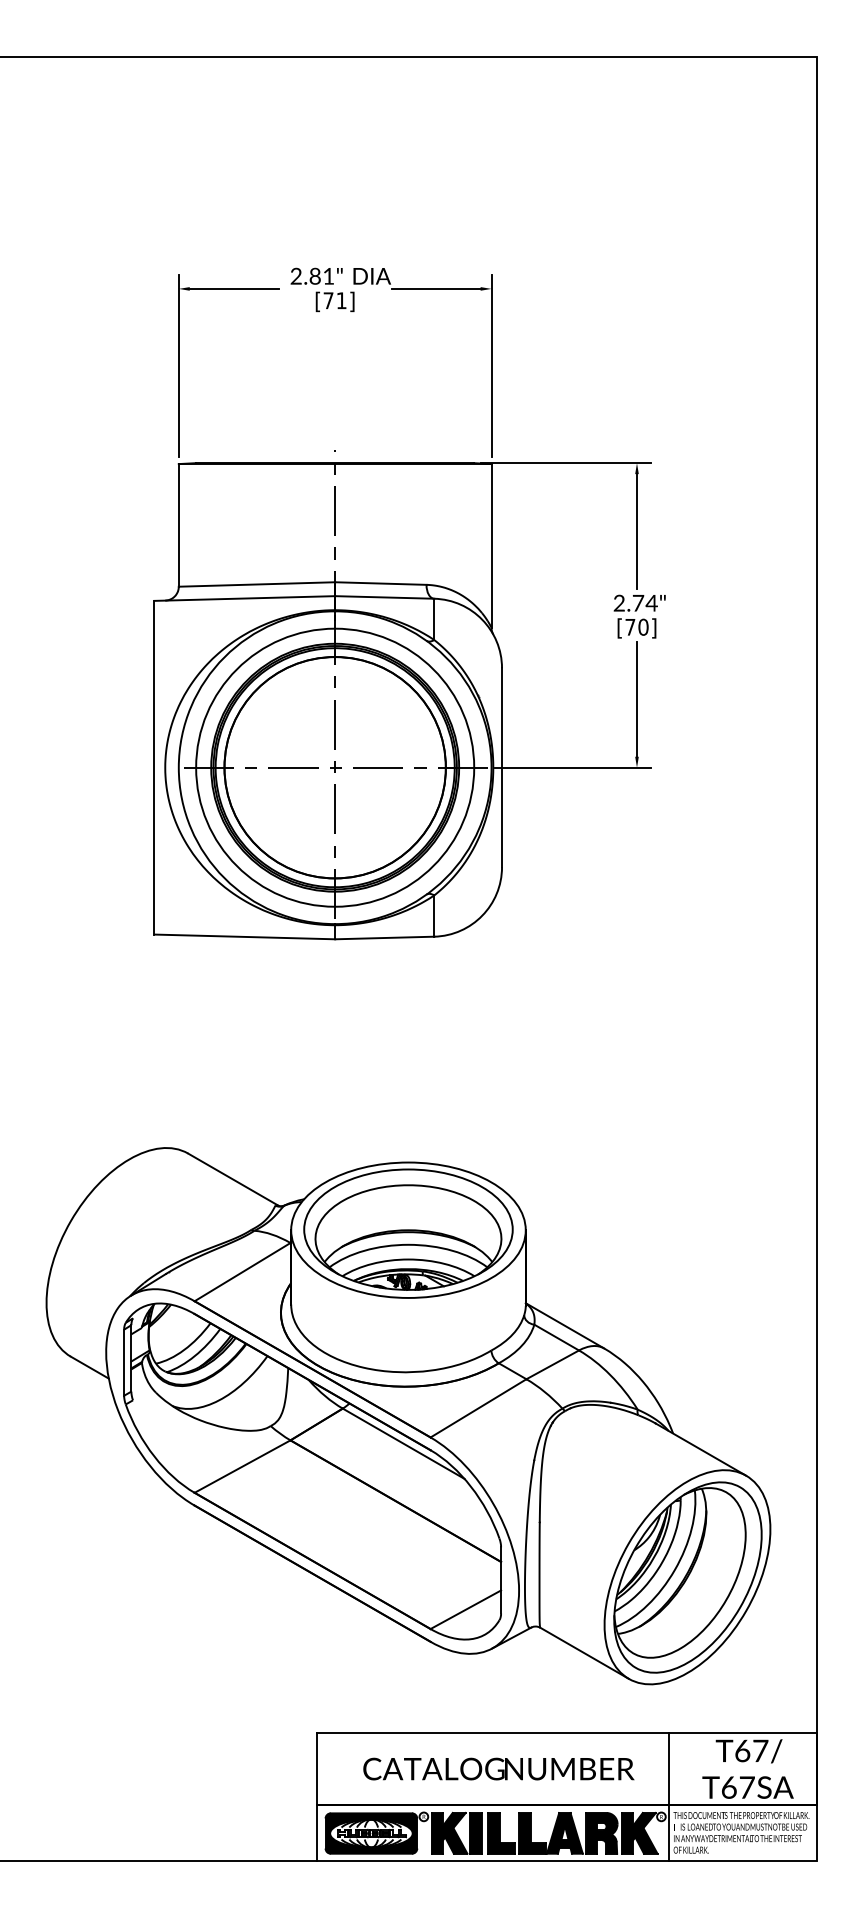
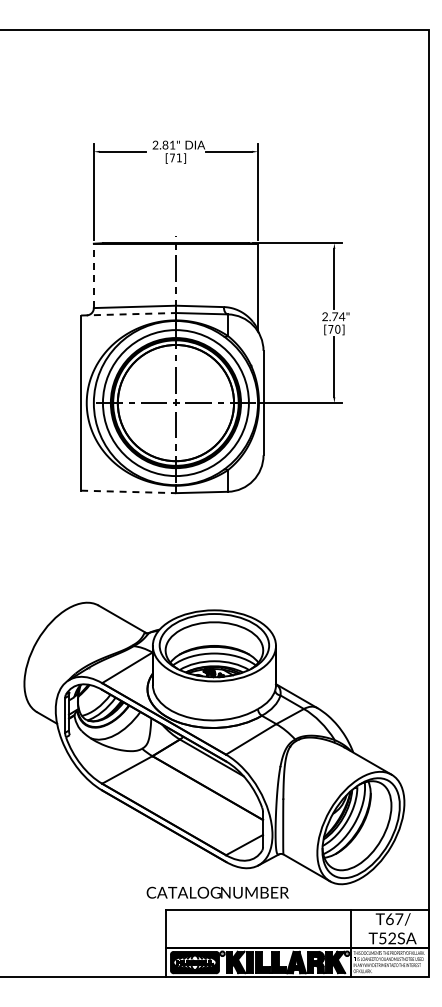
line: (178, 524) -> (93, 275), solid -> dashed
line: (246, 598) -> (129, 314), solid -> dashed
line: (246, 936) -> (129, 491), solid -> dashed
text: (498, 1768) -> (217, 892), moved
text: (738, 1787) -> (387, 938), T67SA -> T52SA

